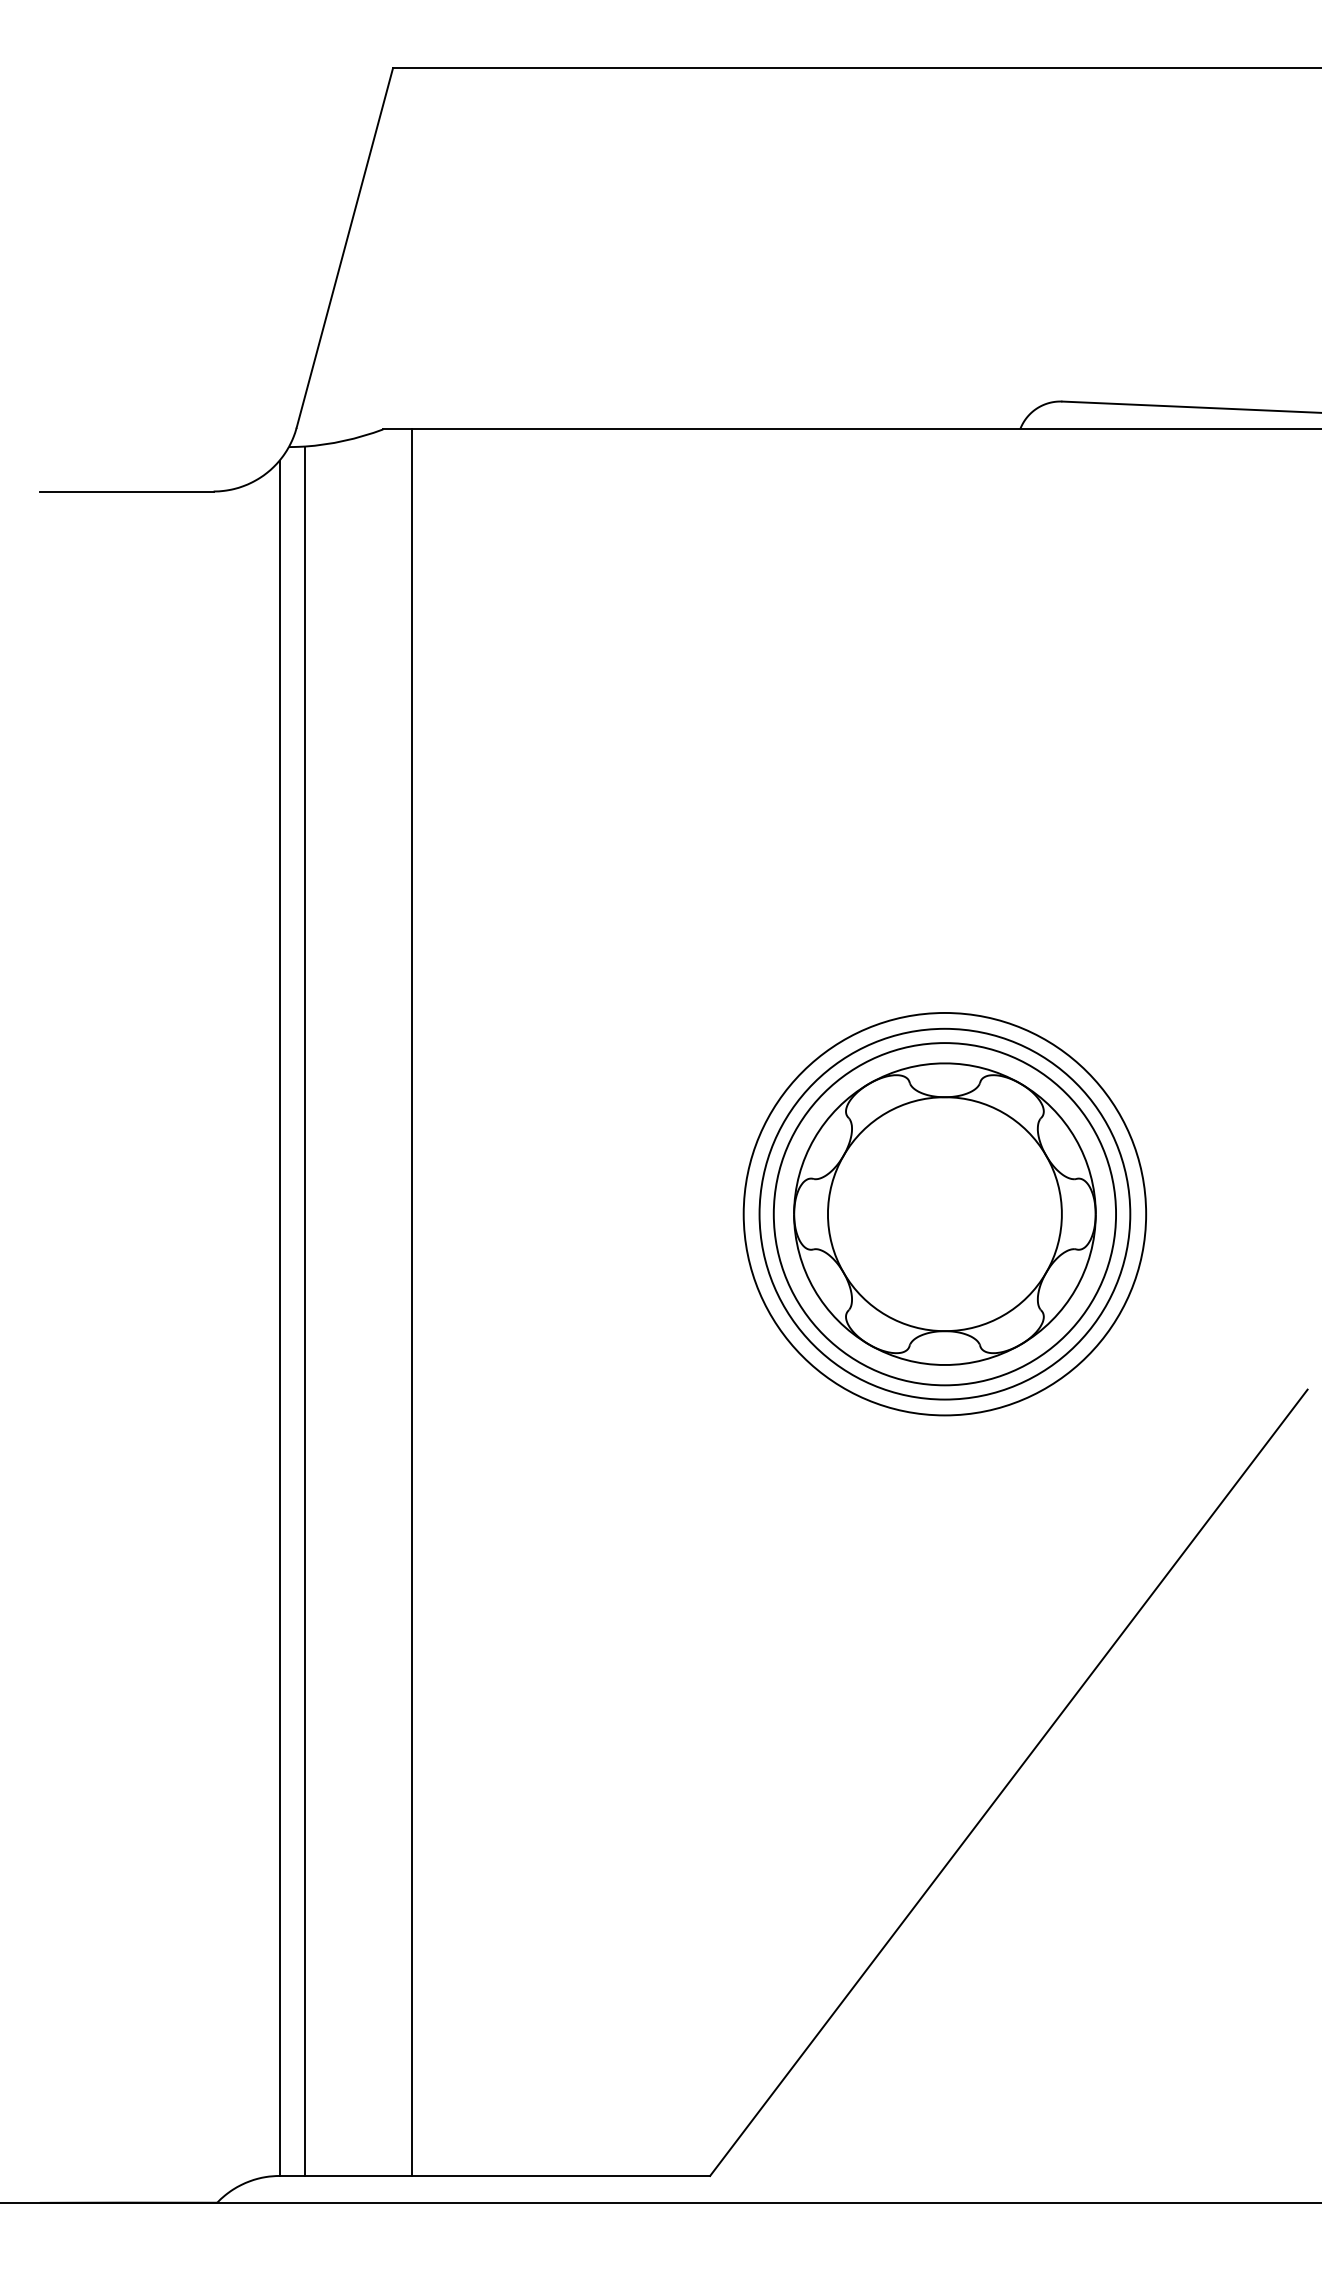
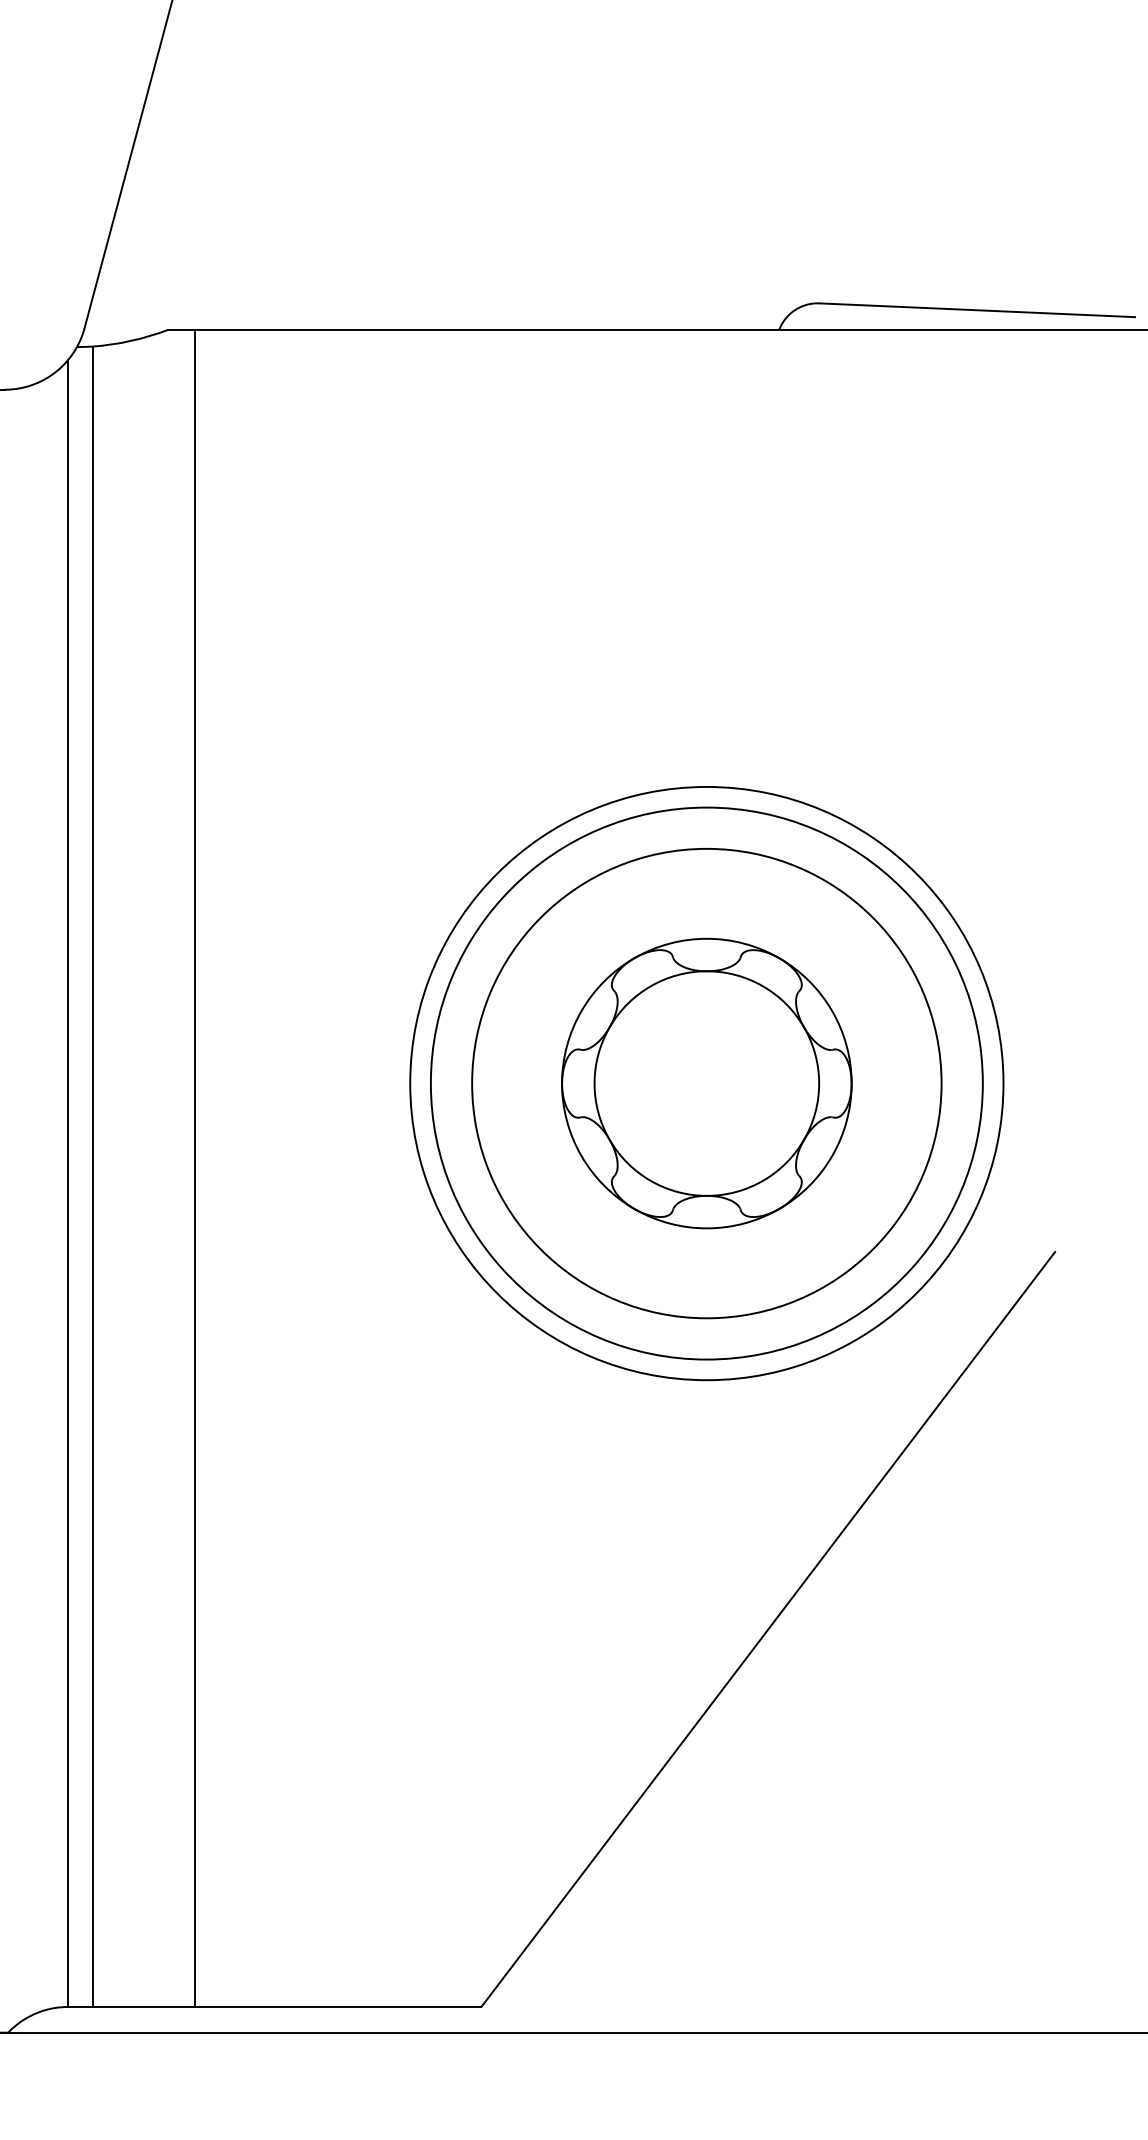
circle: (944, 1213) -> (706, 1082), size x1.43
circle: (944, 1213) -> (706, 1082), size x1.43
circle: (944, 1214) -> (706, 1083), size x1.67

